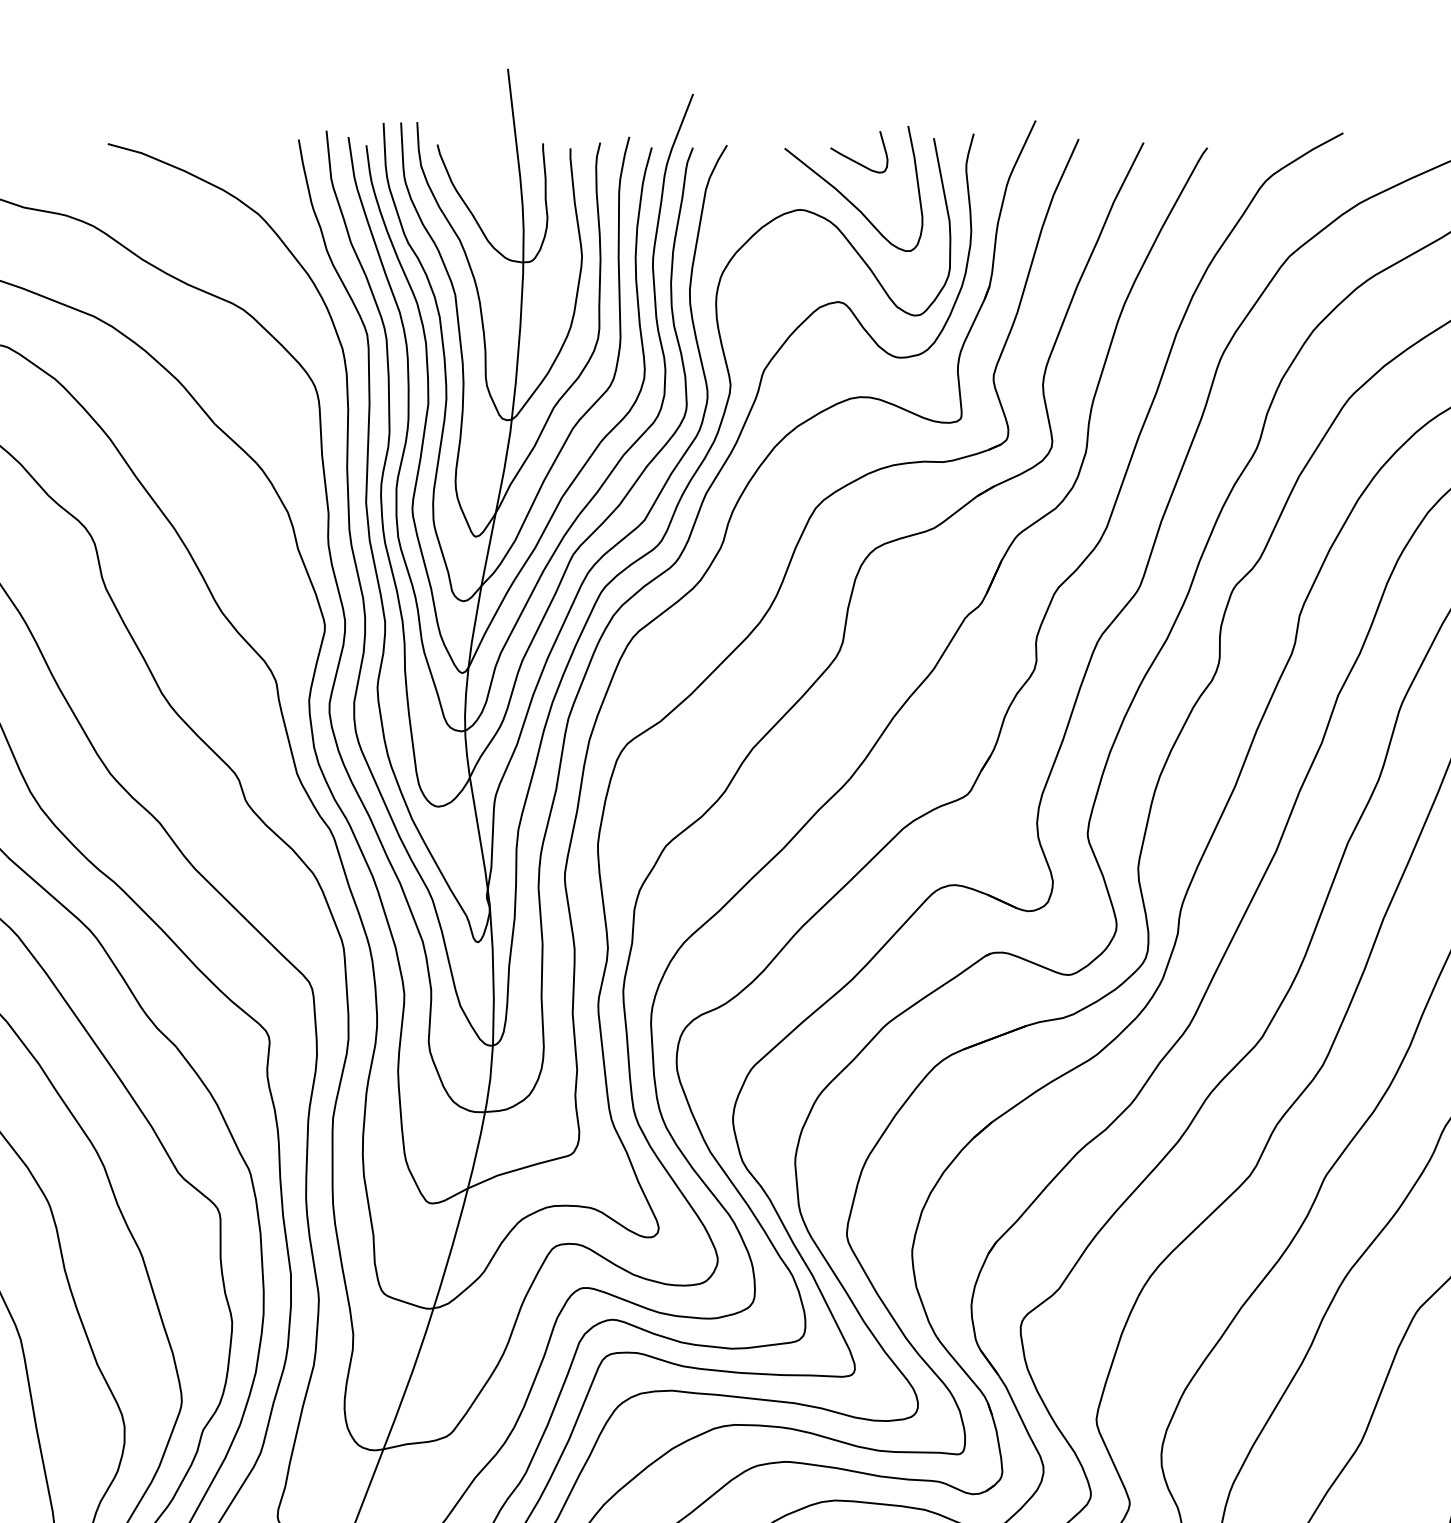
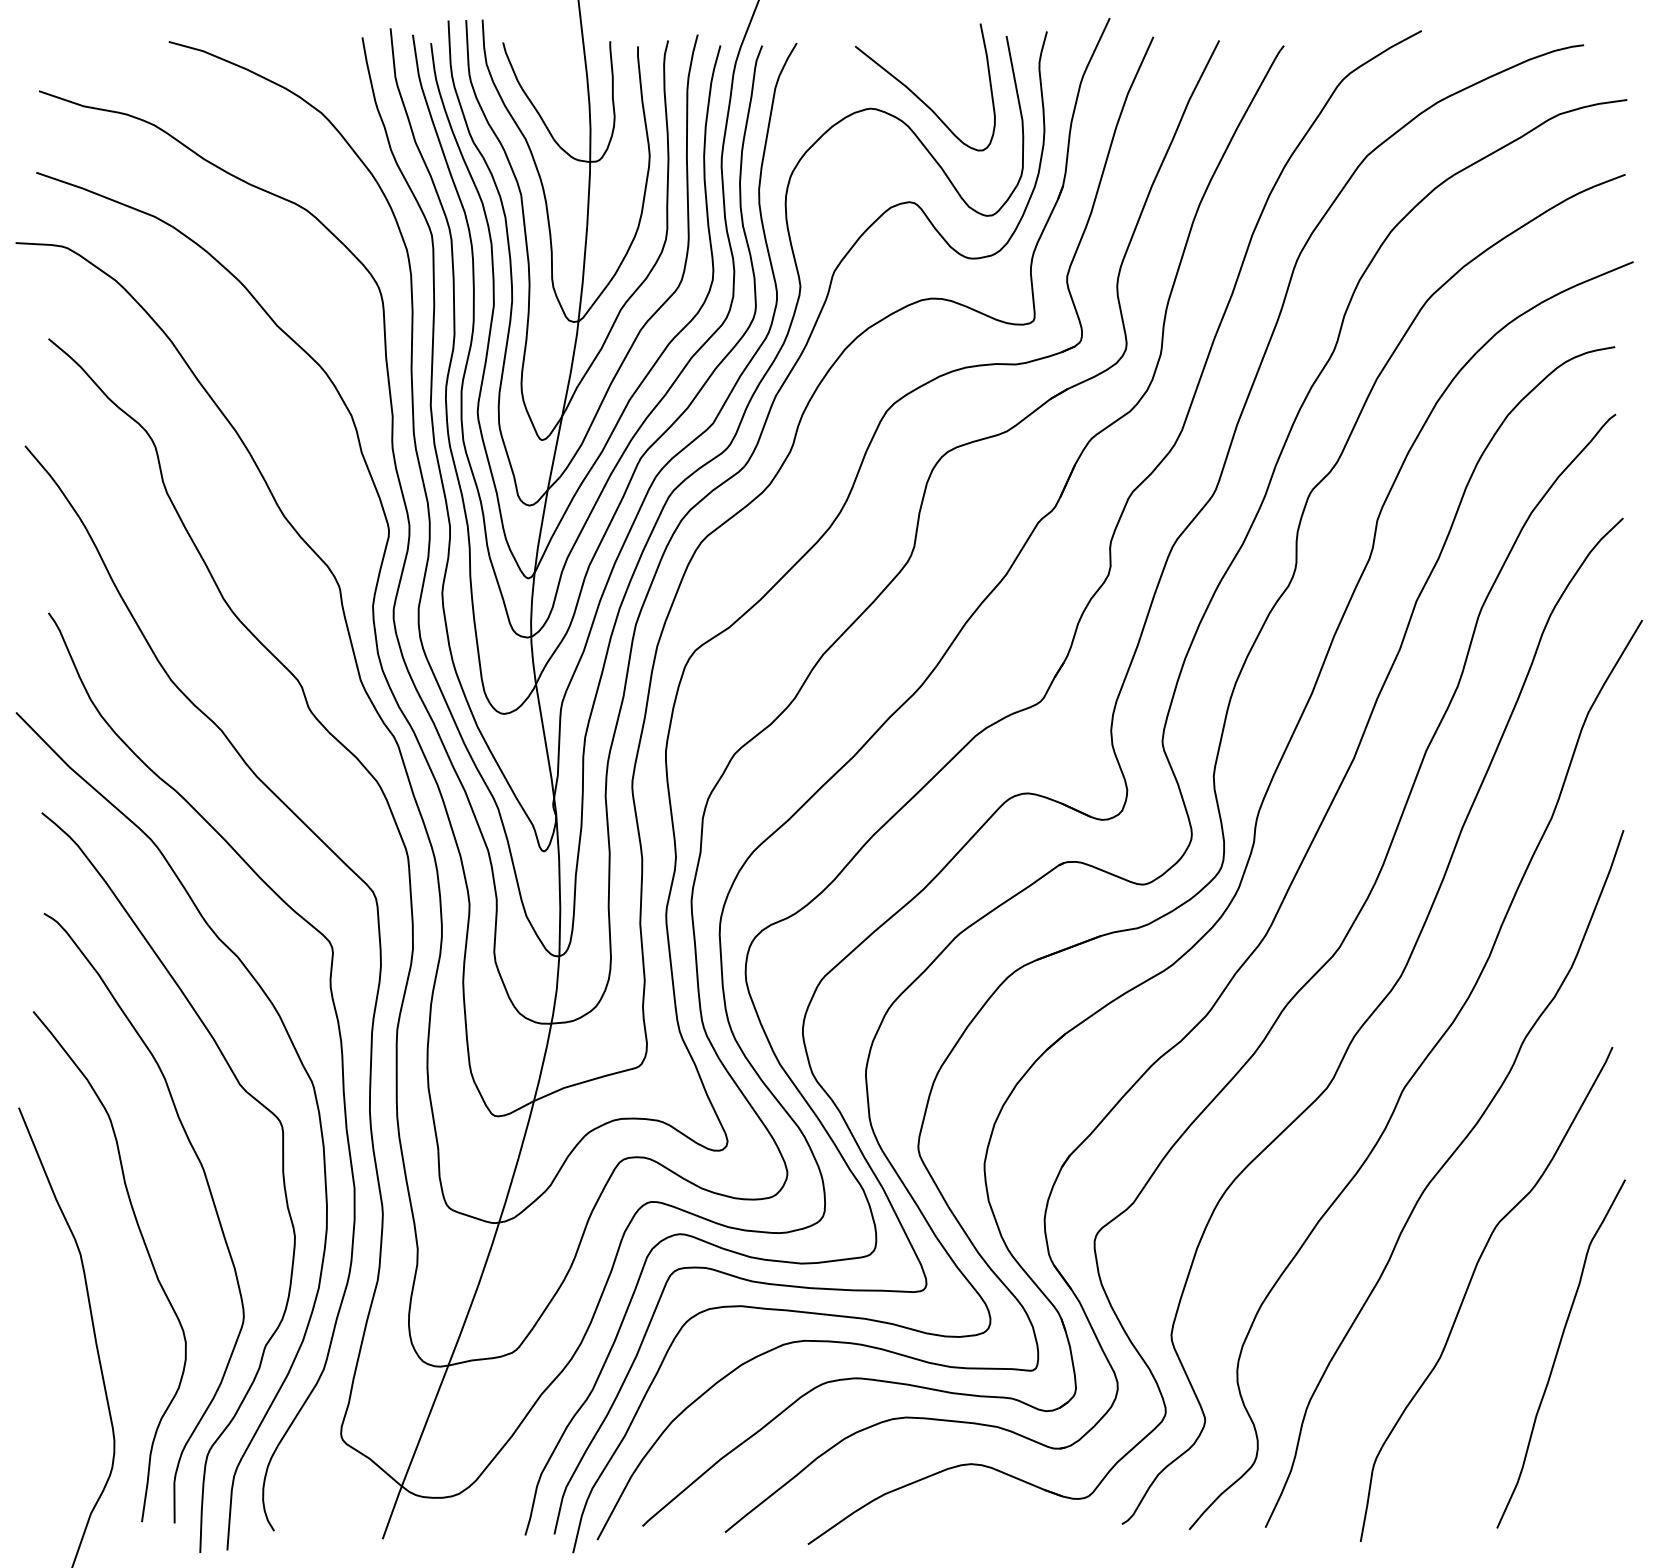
curve: (854, 160) -> (926, 58), removed

